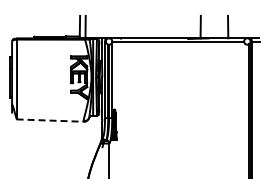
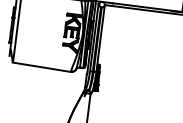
line: (50, 120) -> (42, 67), dashed -> solid

